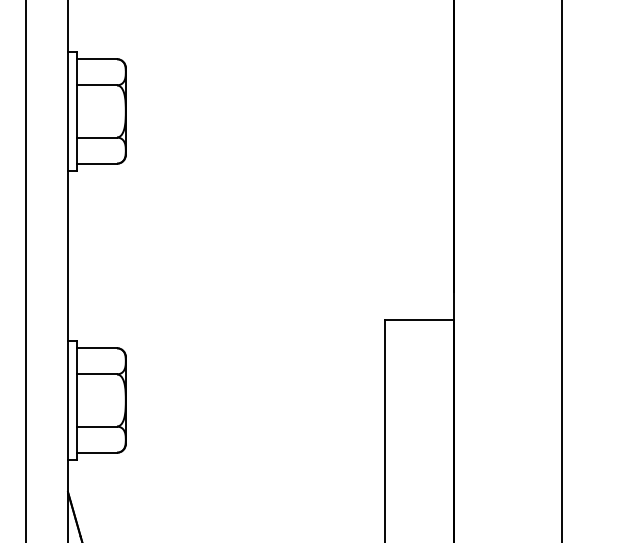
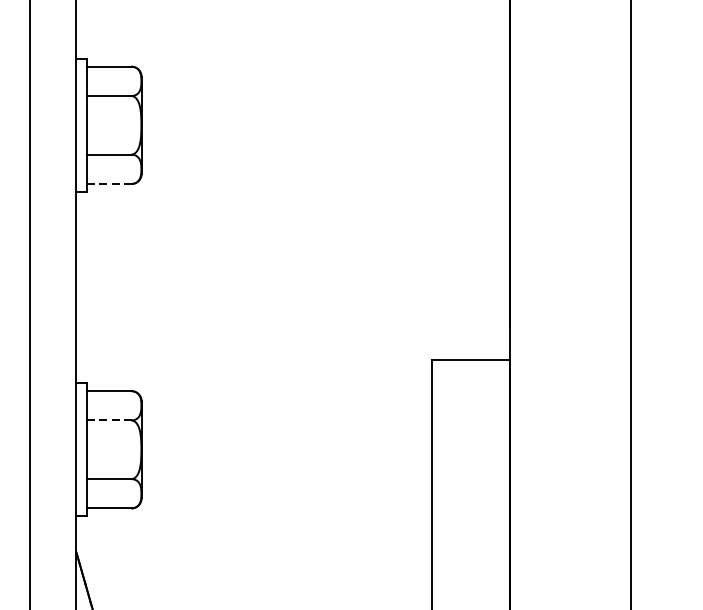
line: (97, 163) -> (109, 183), solid -> dashed
line: (97, 374) -> (109, 420), solid -> dashed

